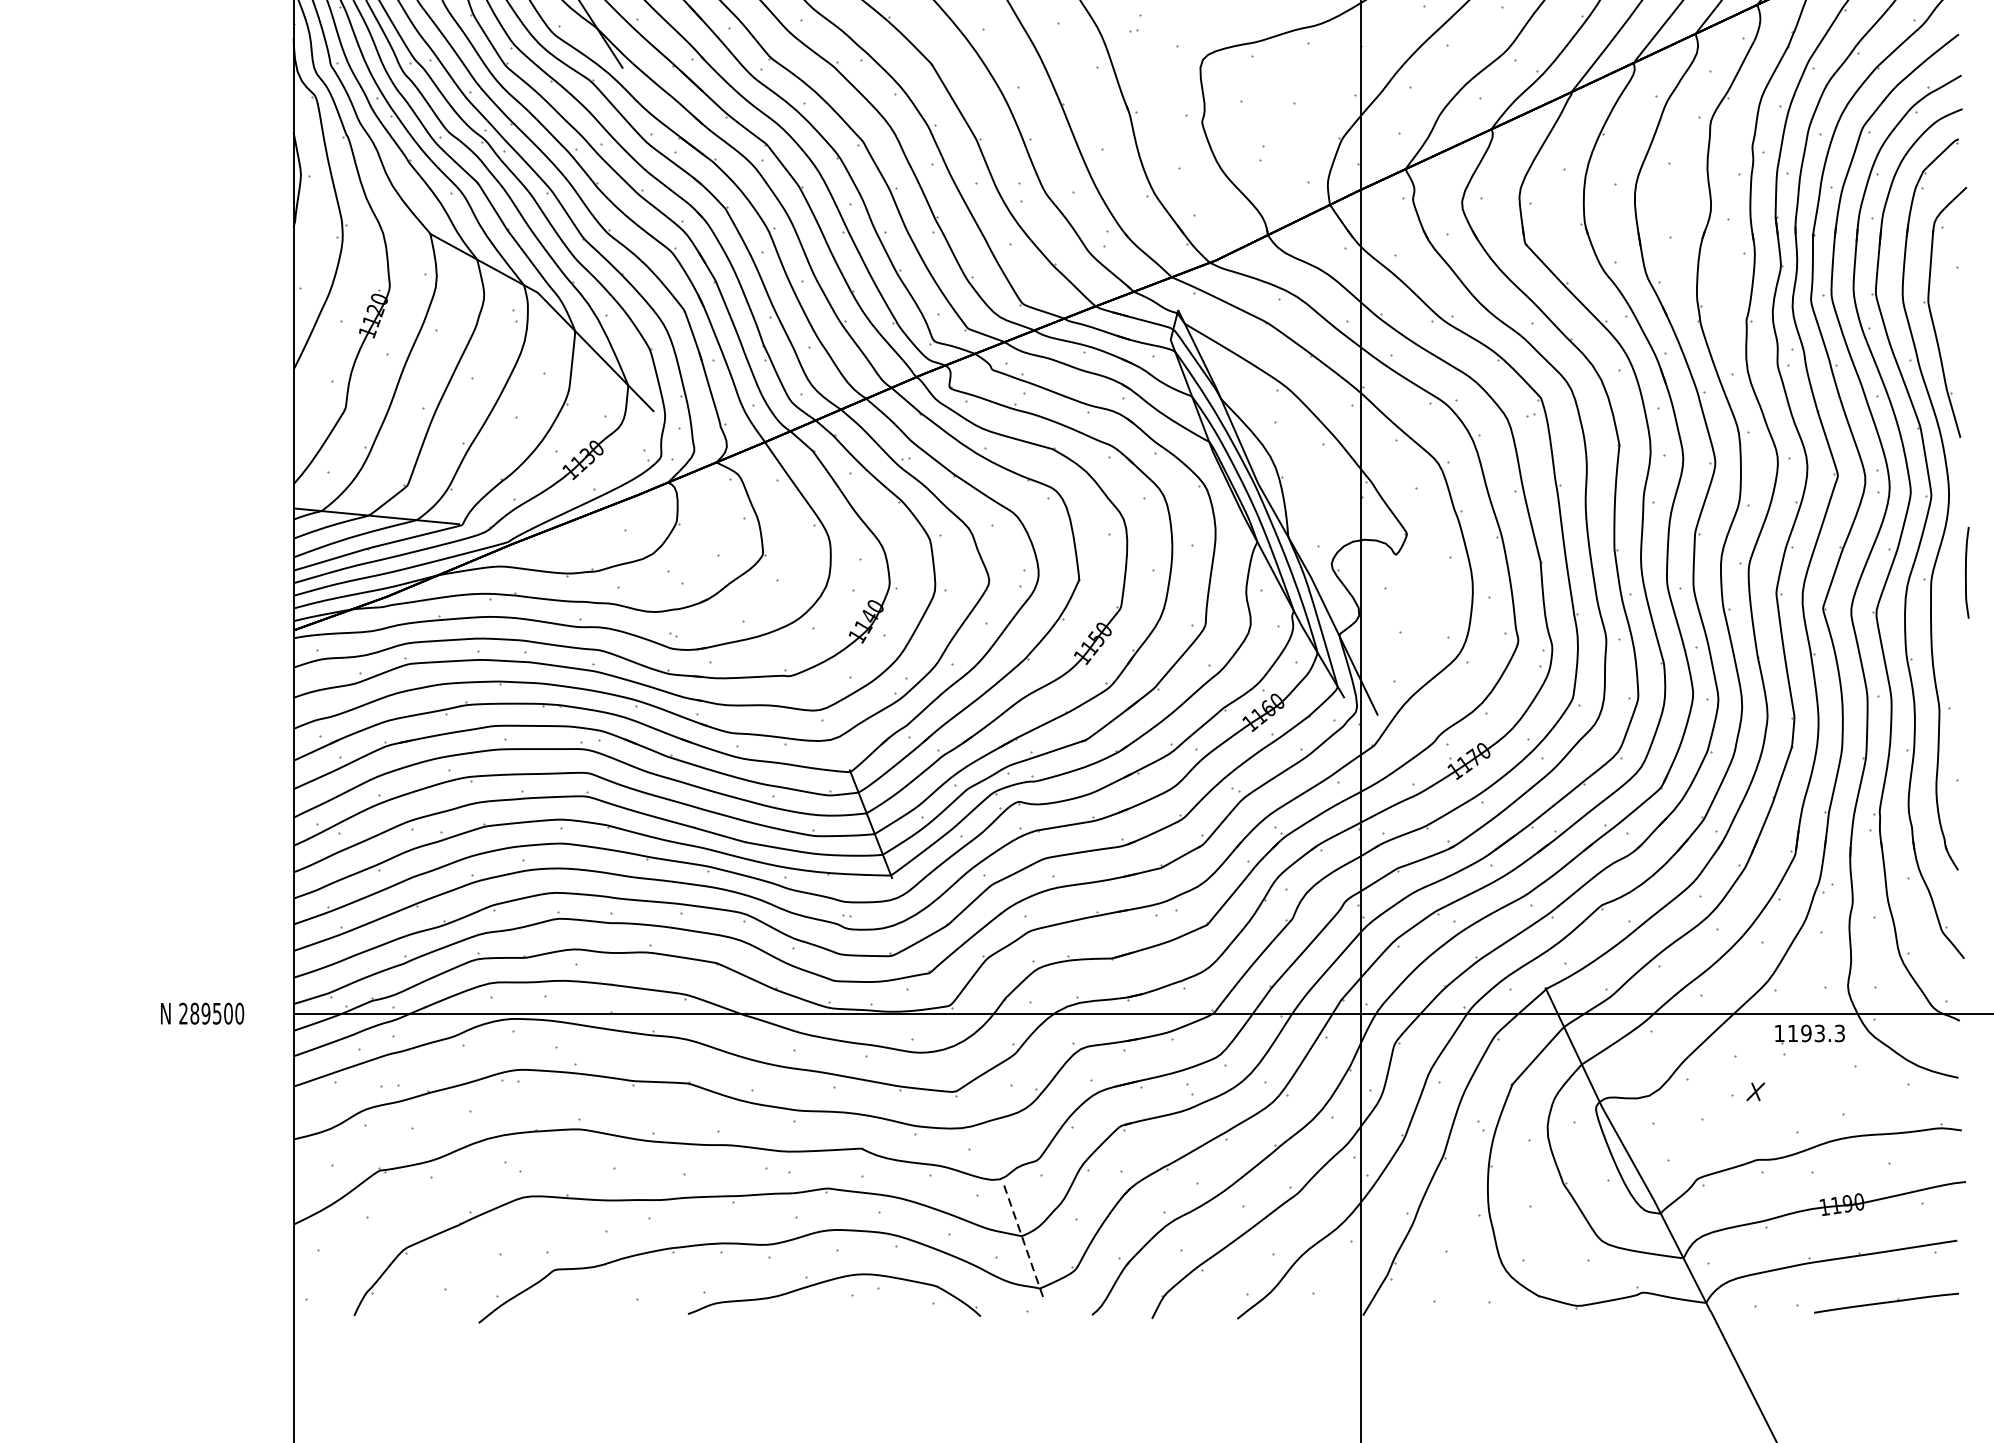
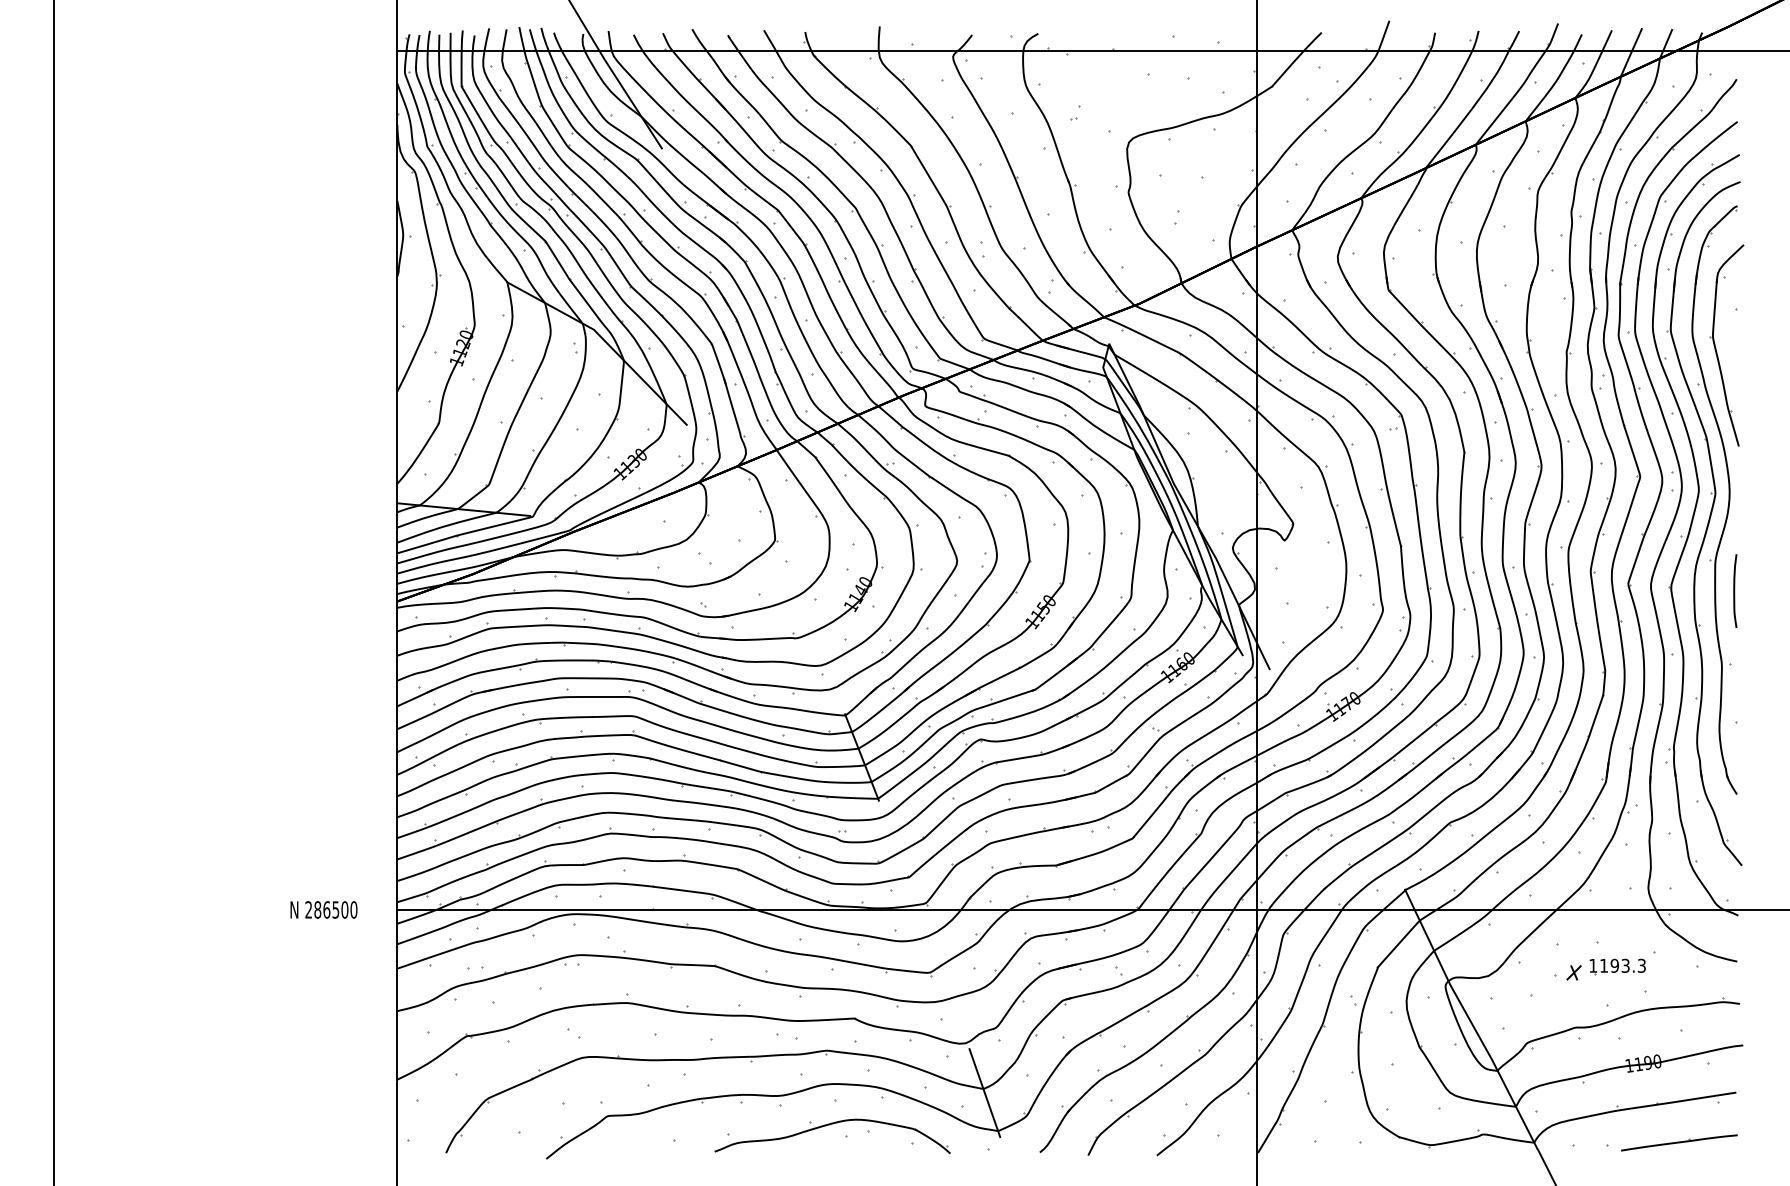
curve: (1967, 572) -> (1735, 590), moved
text: (205, 1013) -> (326, 909), 289500 -> 286500
part: (1809, 1034) -> (1617, 966), moved
line: (1023, 1240) -> (984, 1092), dashed -> solid

